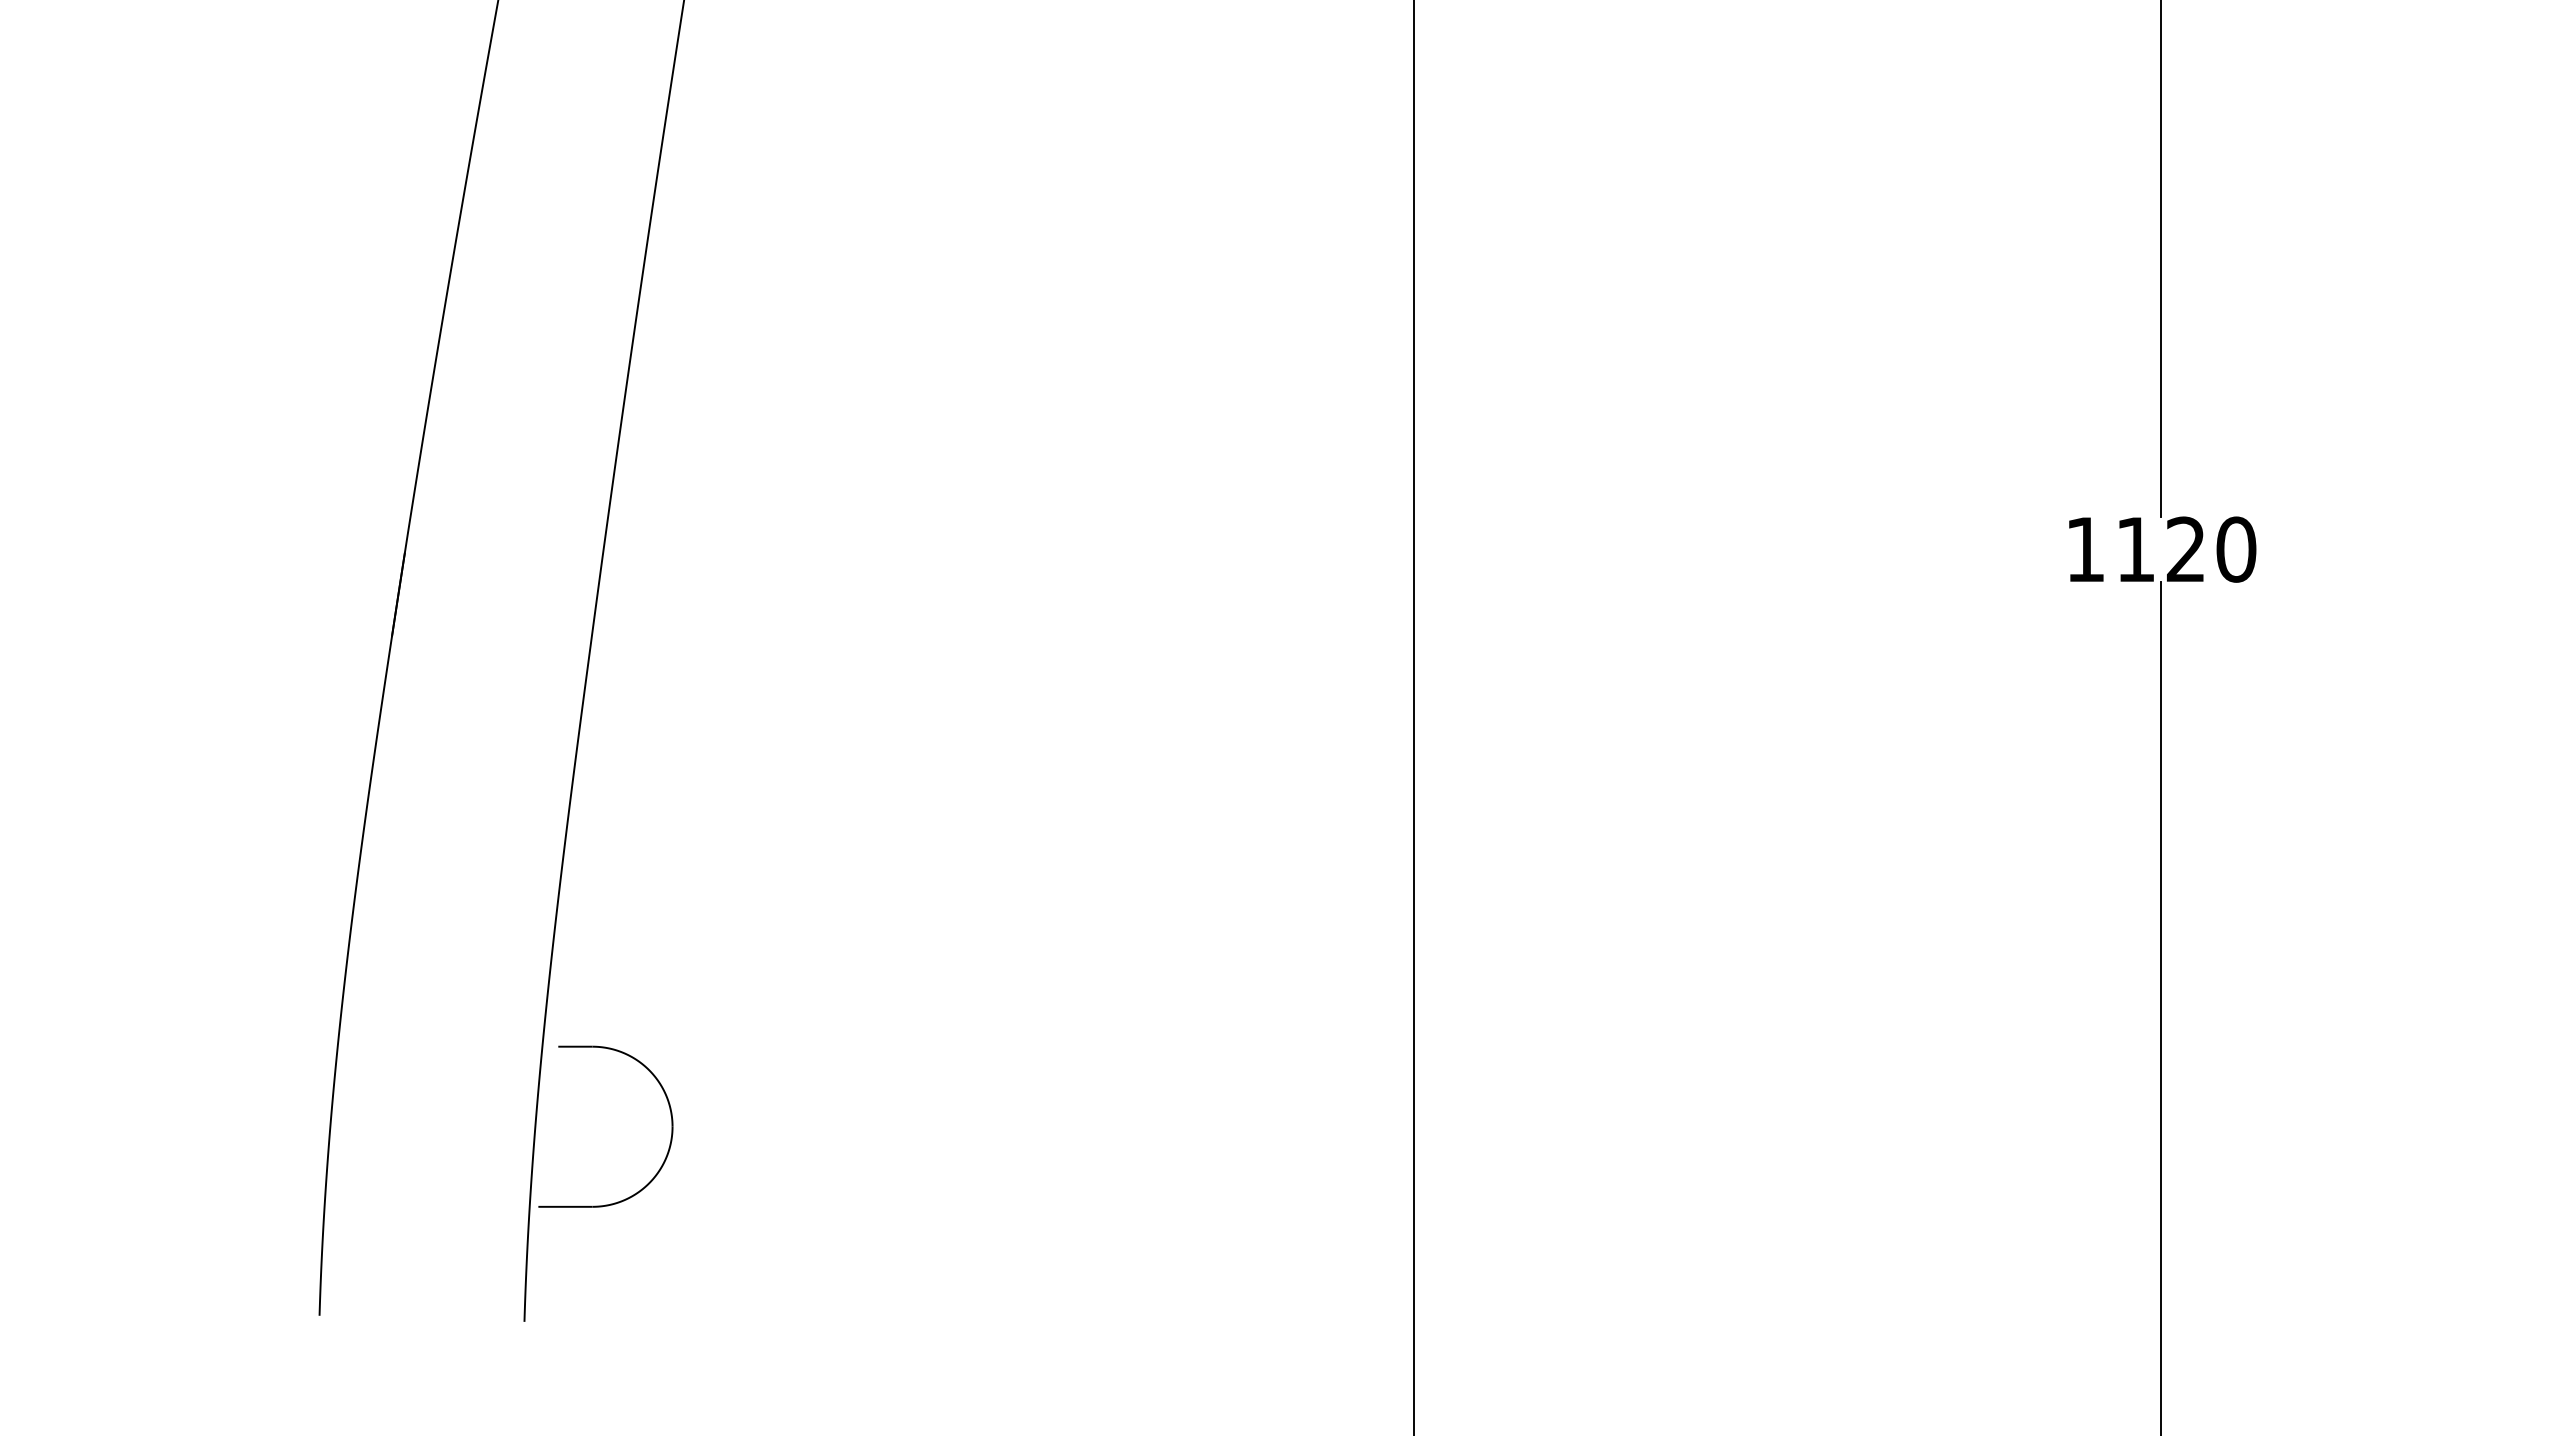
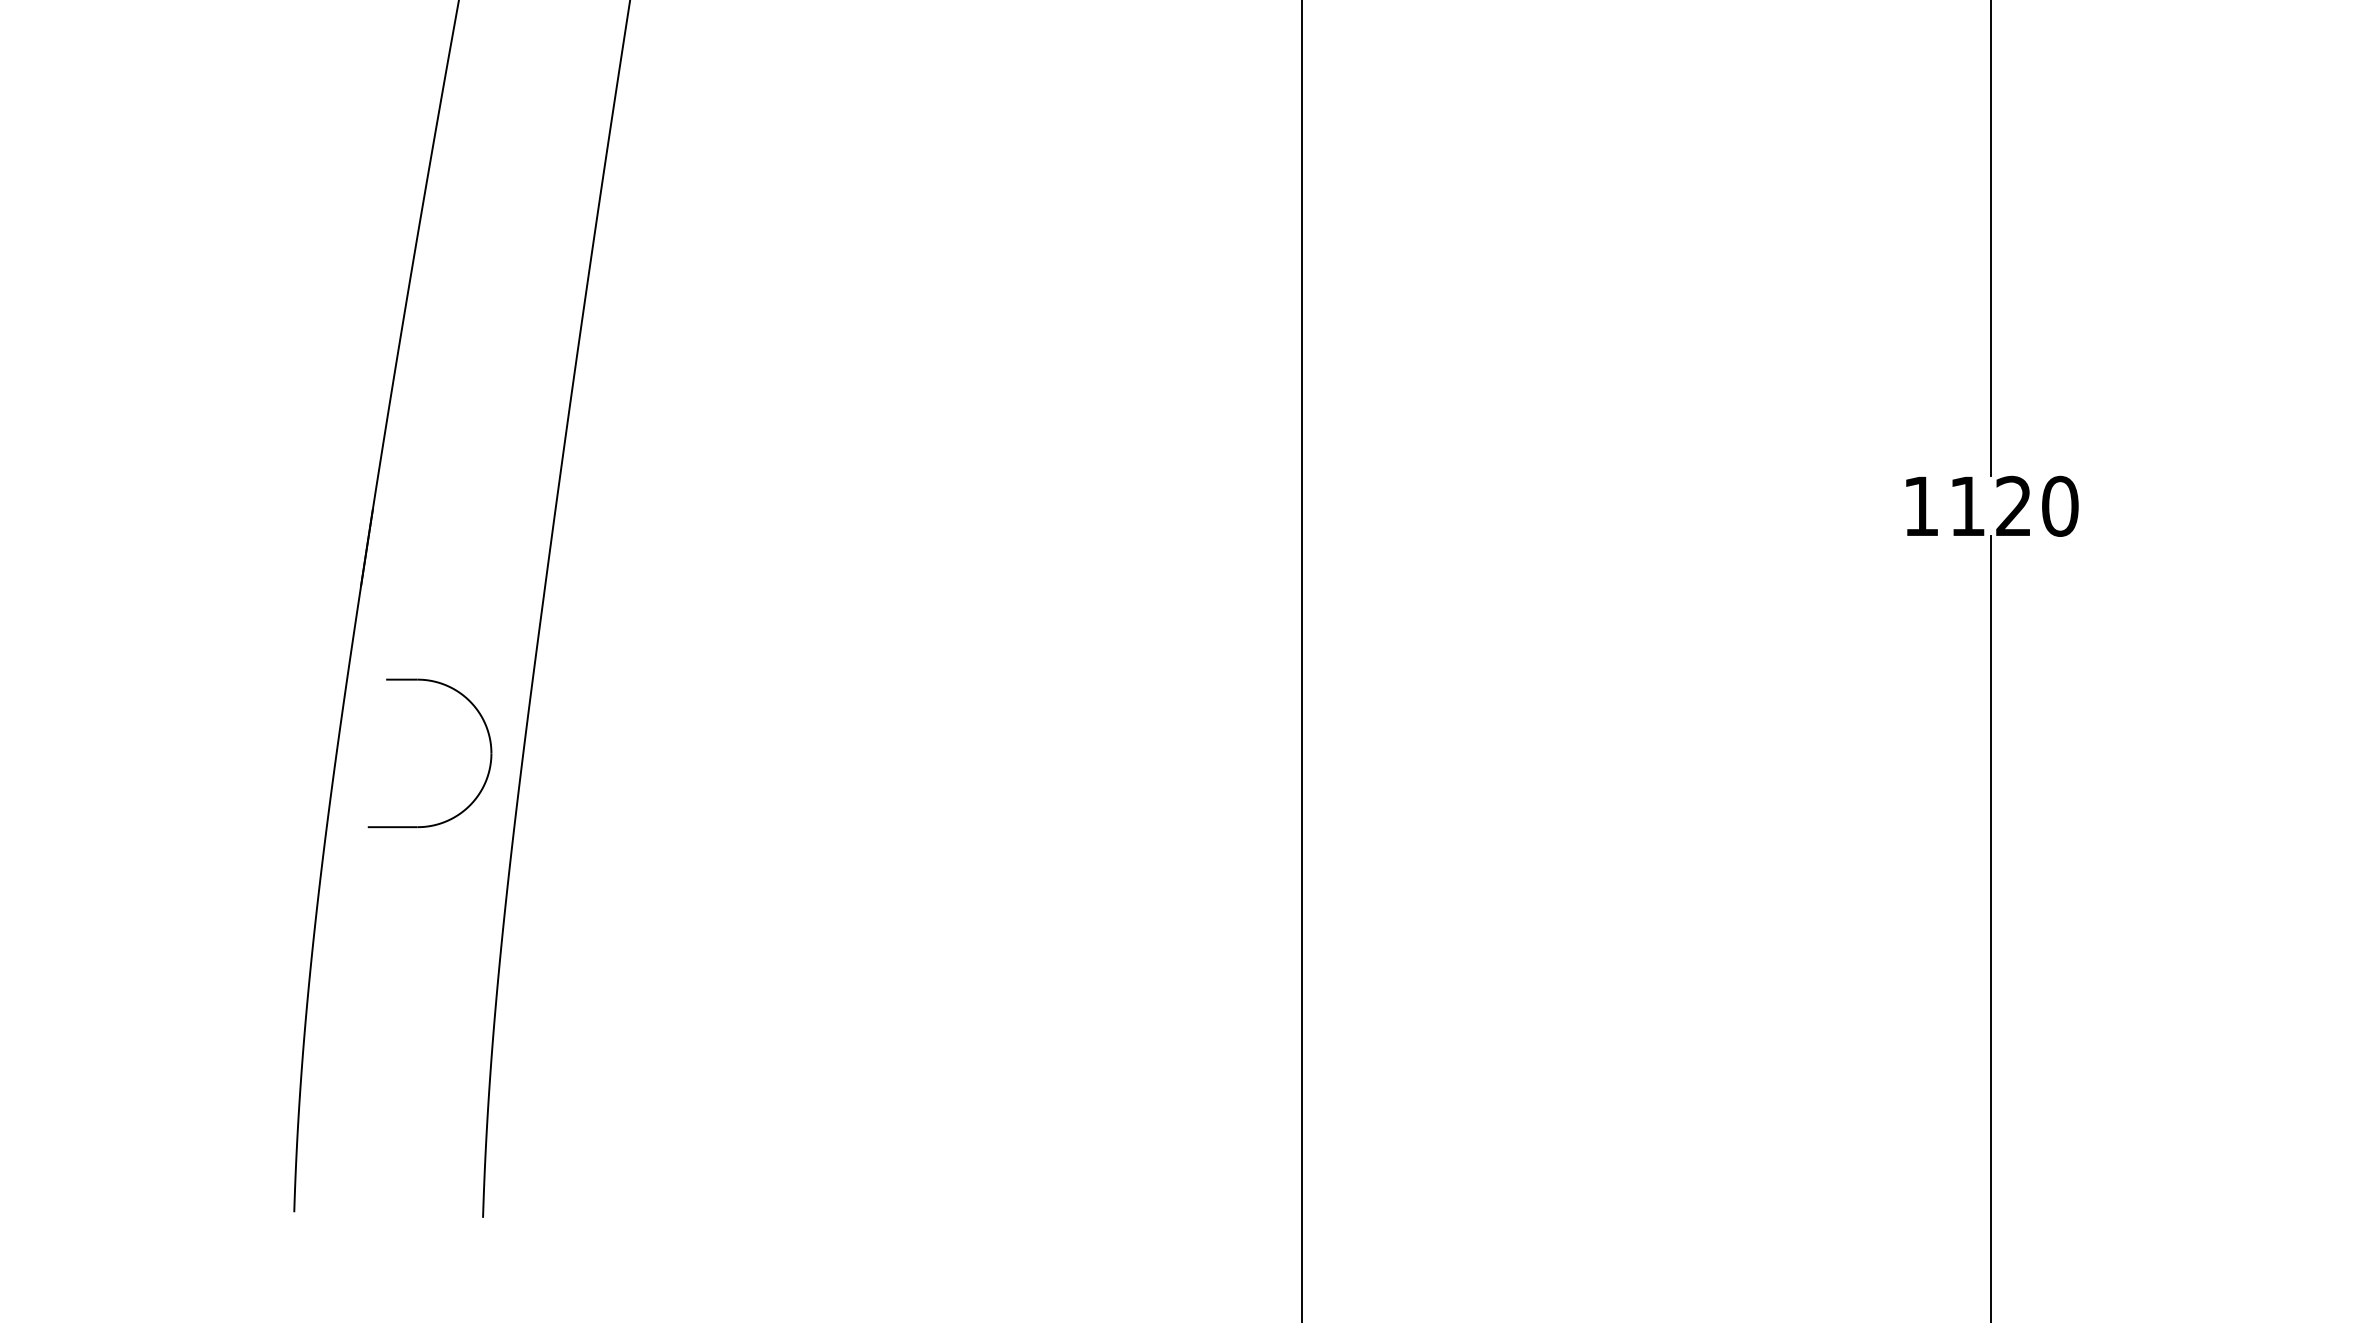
part: (670, 1115) -> (489, 743), moved

